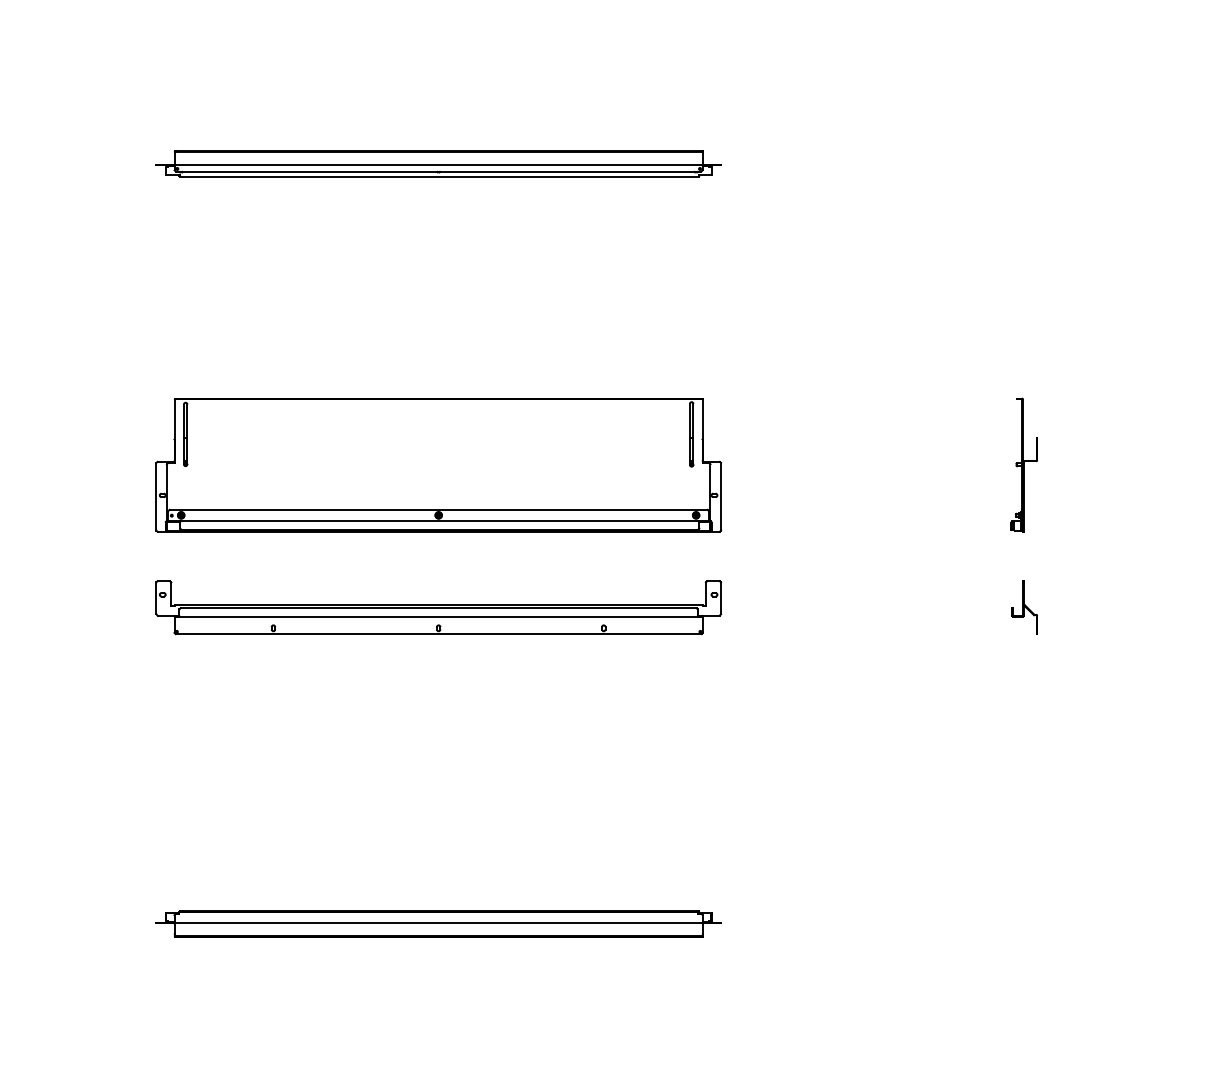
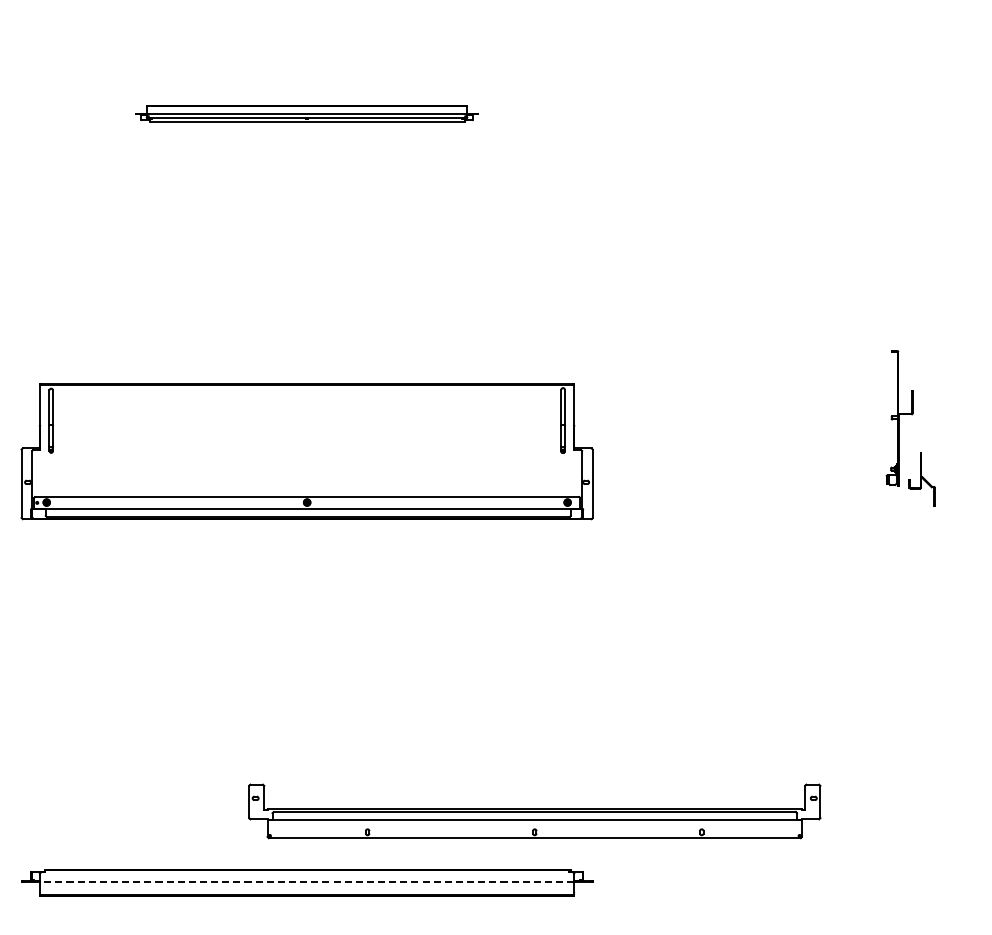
part: (438, 163) -> (306, 113), size x0.6
part: (438, 465) -> (306, 452), moved
part: (438, 607) -> (534, 811), moved
part: (1024, 607) -> (922, 479), moved
line: (438, 923) -> (306, 882), solid -> dashed

